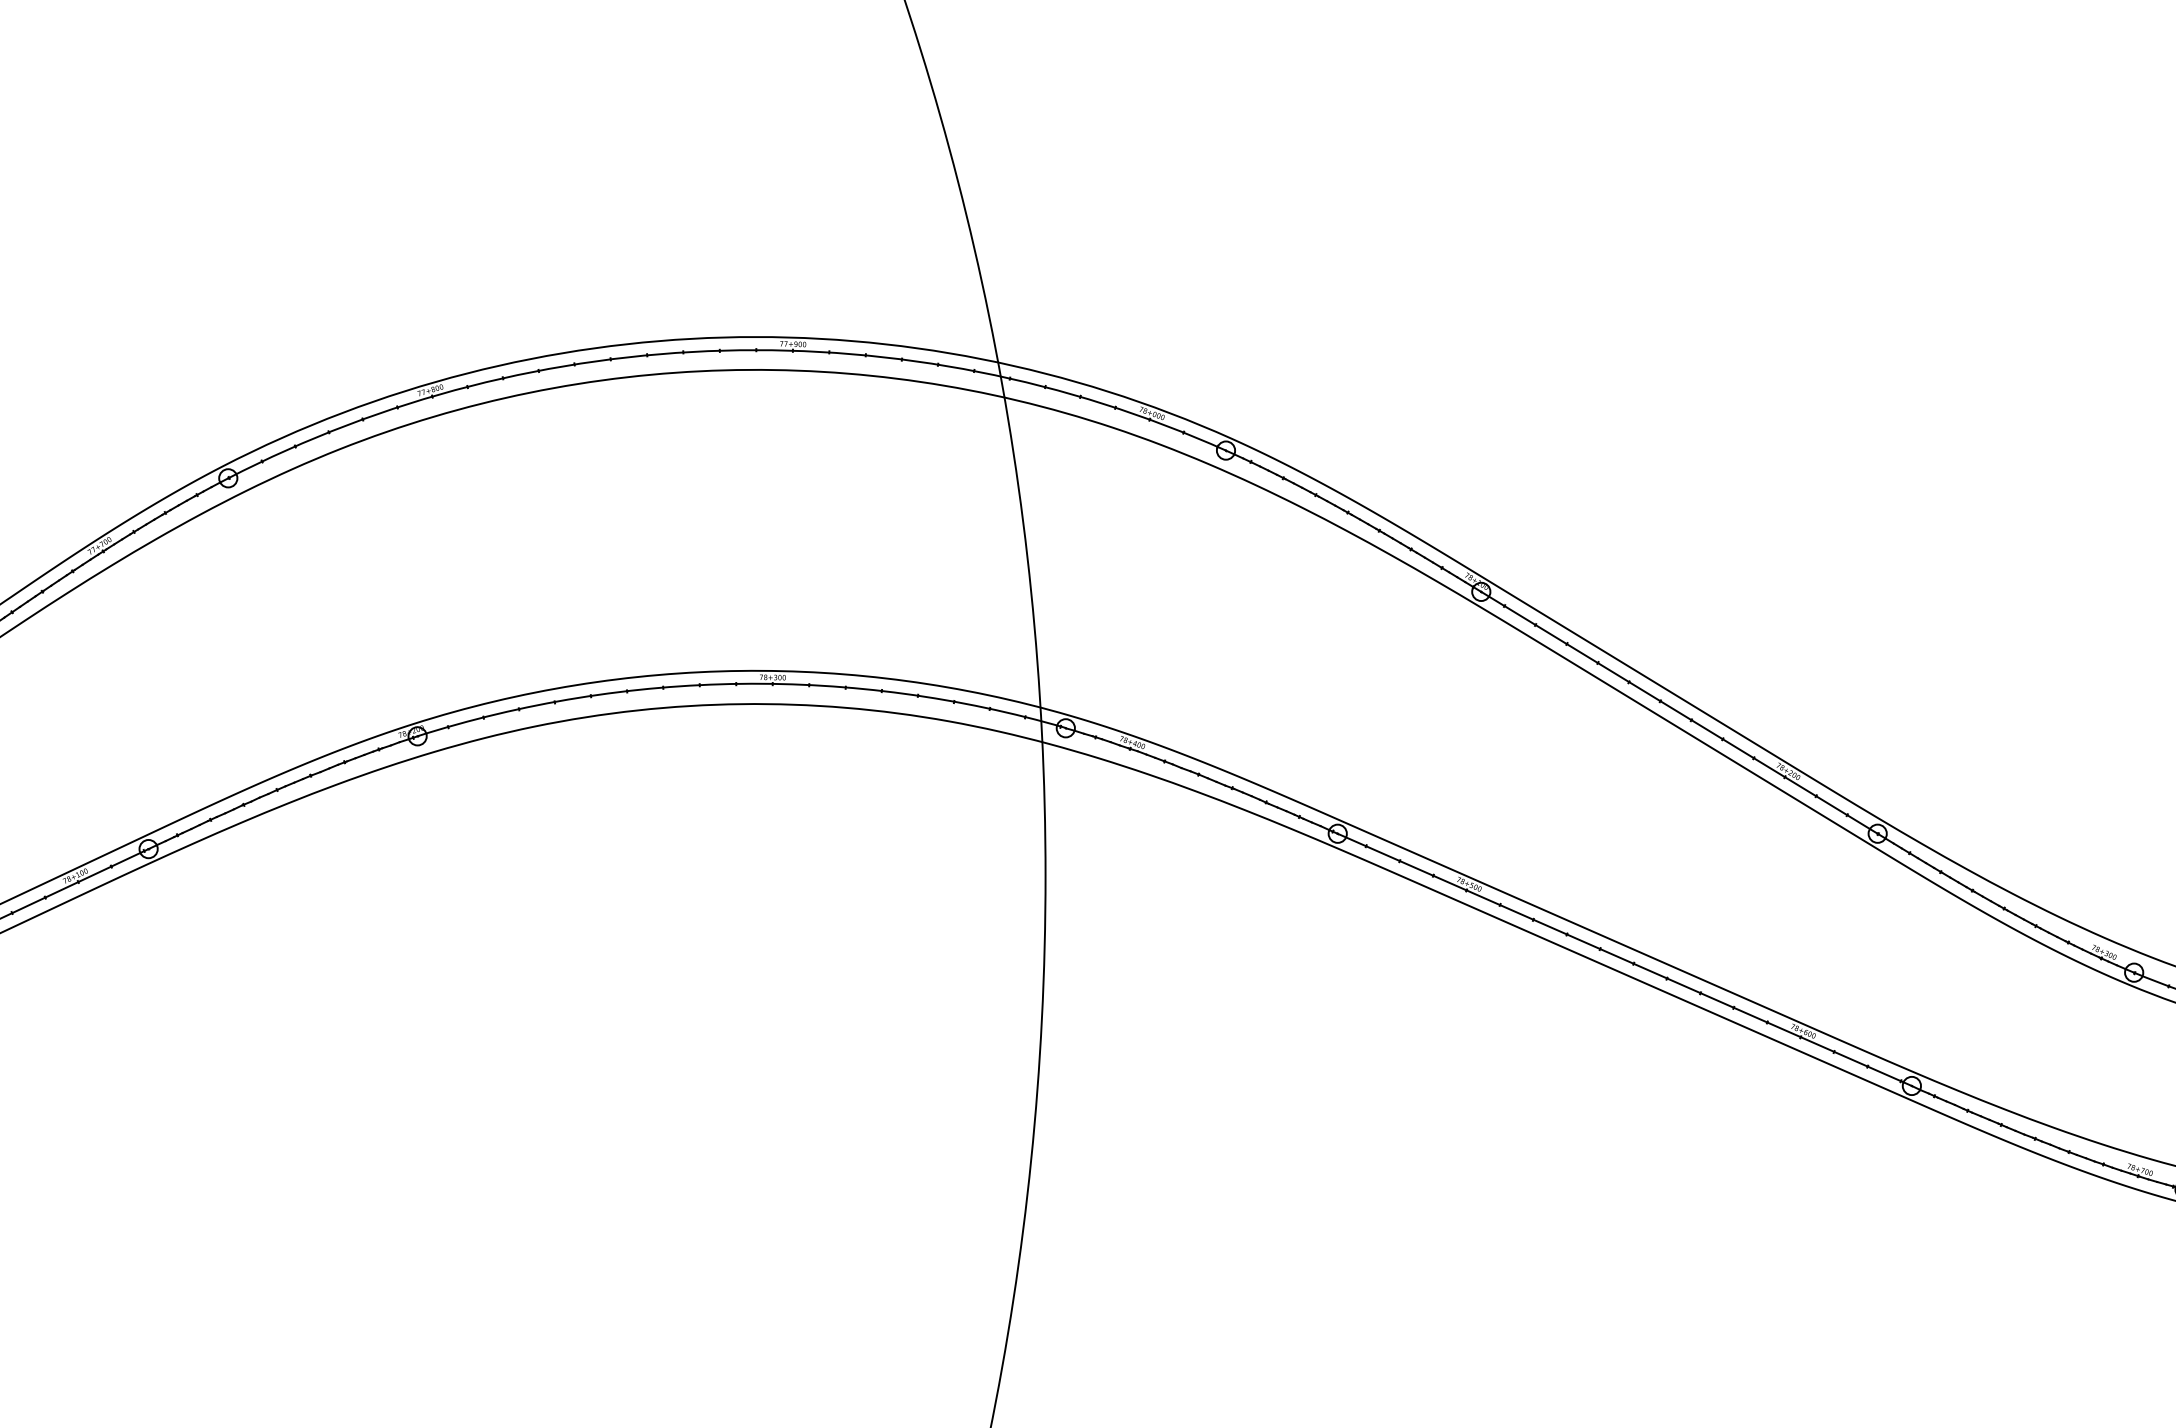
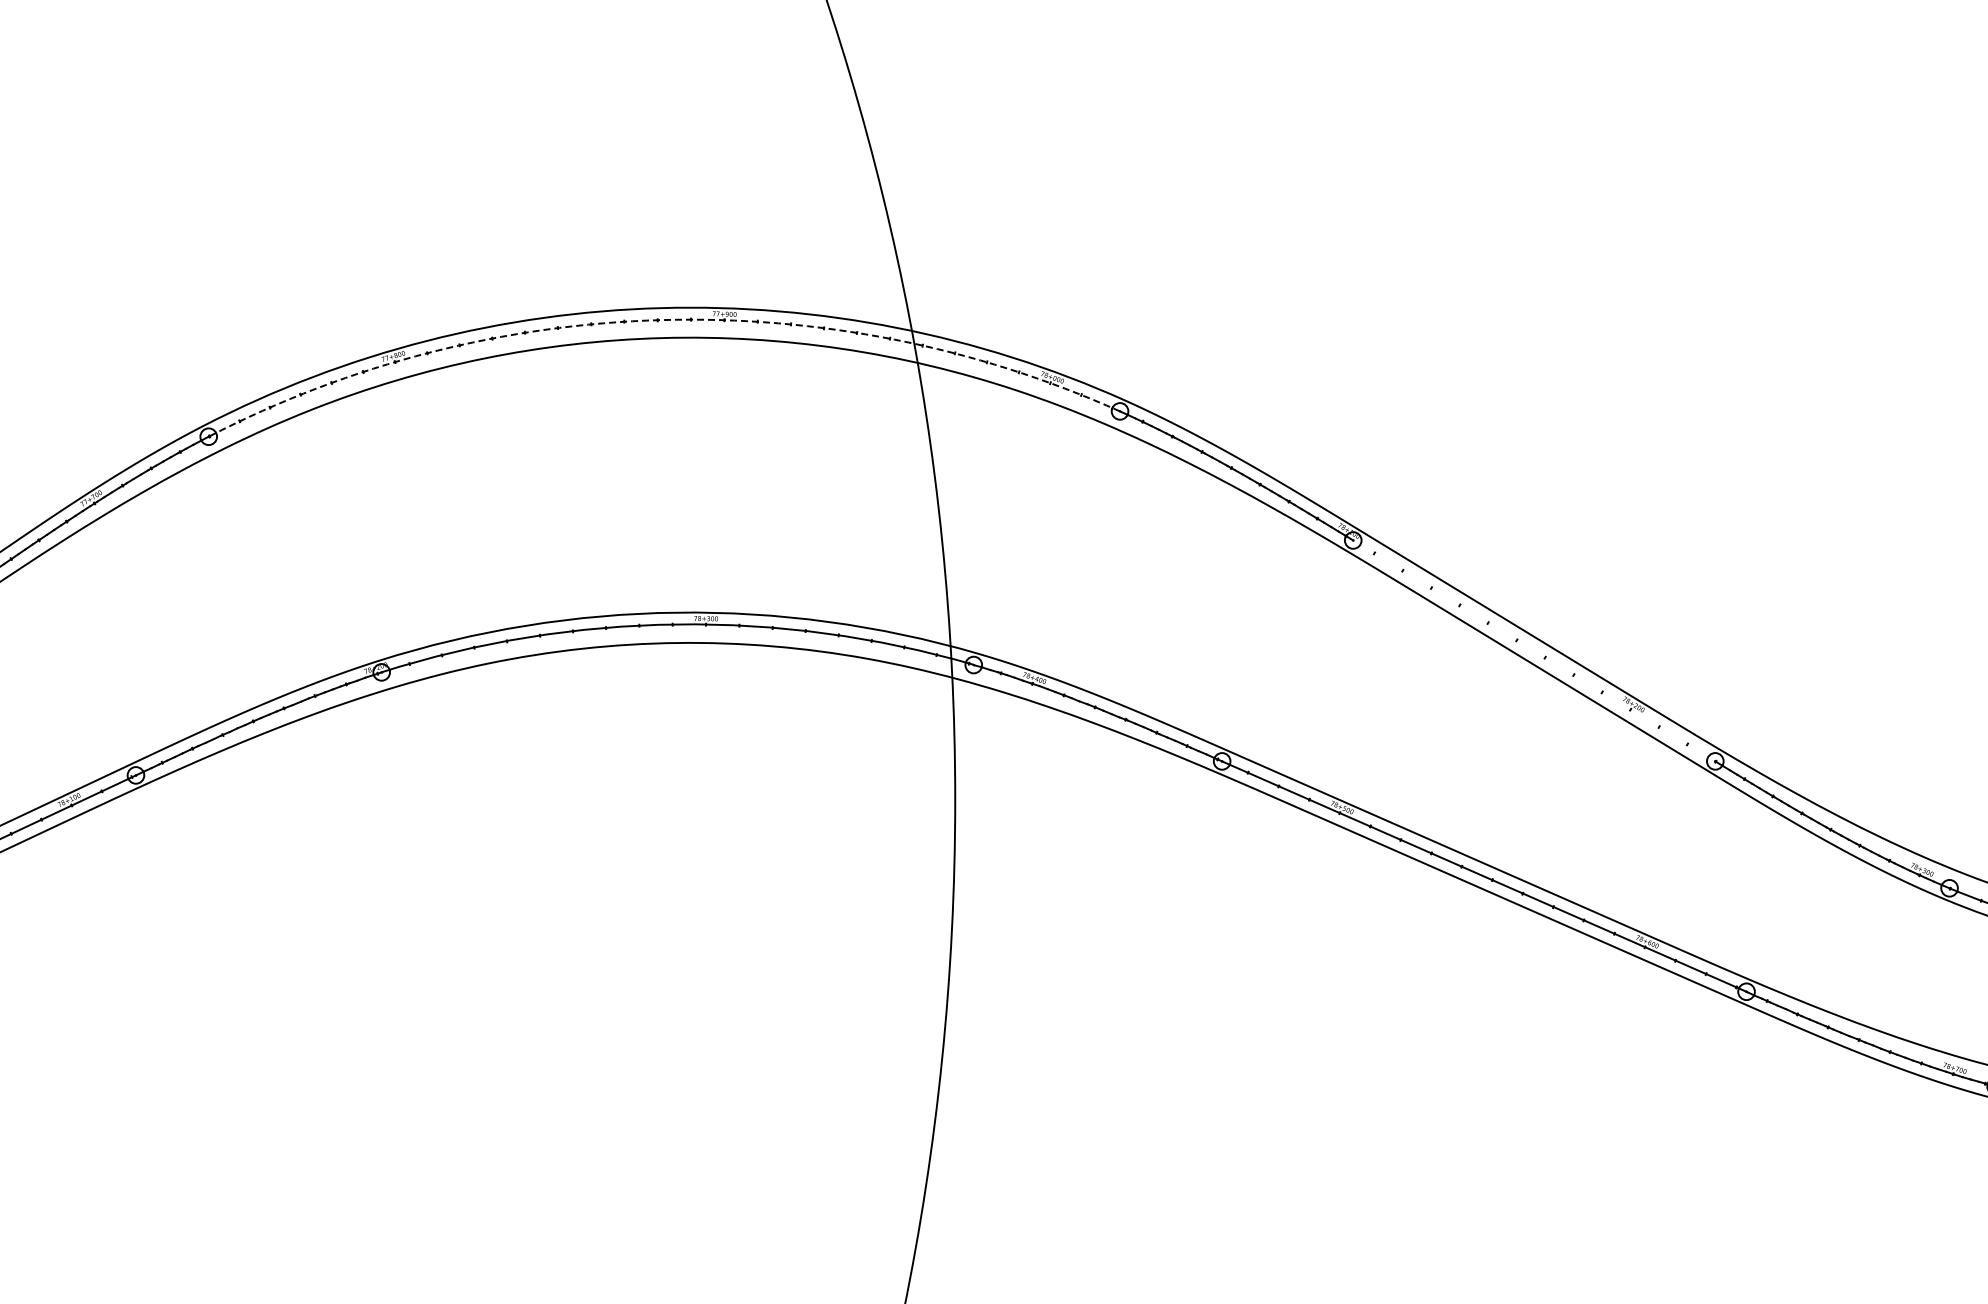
arc: (723, 351) -> (661, 320), solid -> dashed
line: (1679, 712) -> (1534, 650), removed

